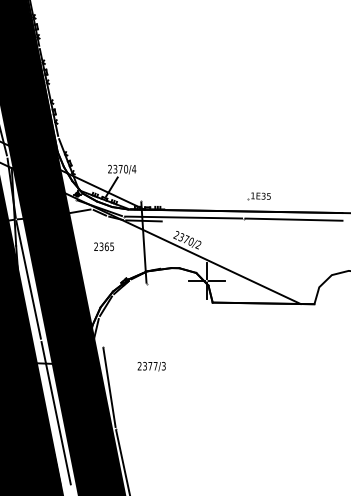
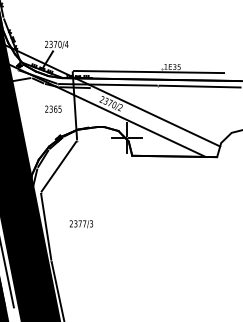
line: (232, 201) -> (148, 71), added
text: (103, 246) -> (52, 108), moved
line: (231, 250) -> (147, 112), added
line: (124, 315) -> (58, 166), added
text: (151, 366) -> (81, 224), moved

